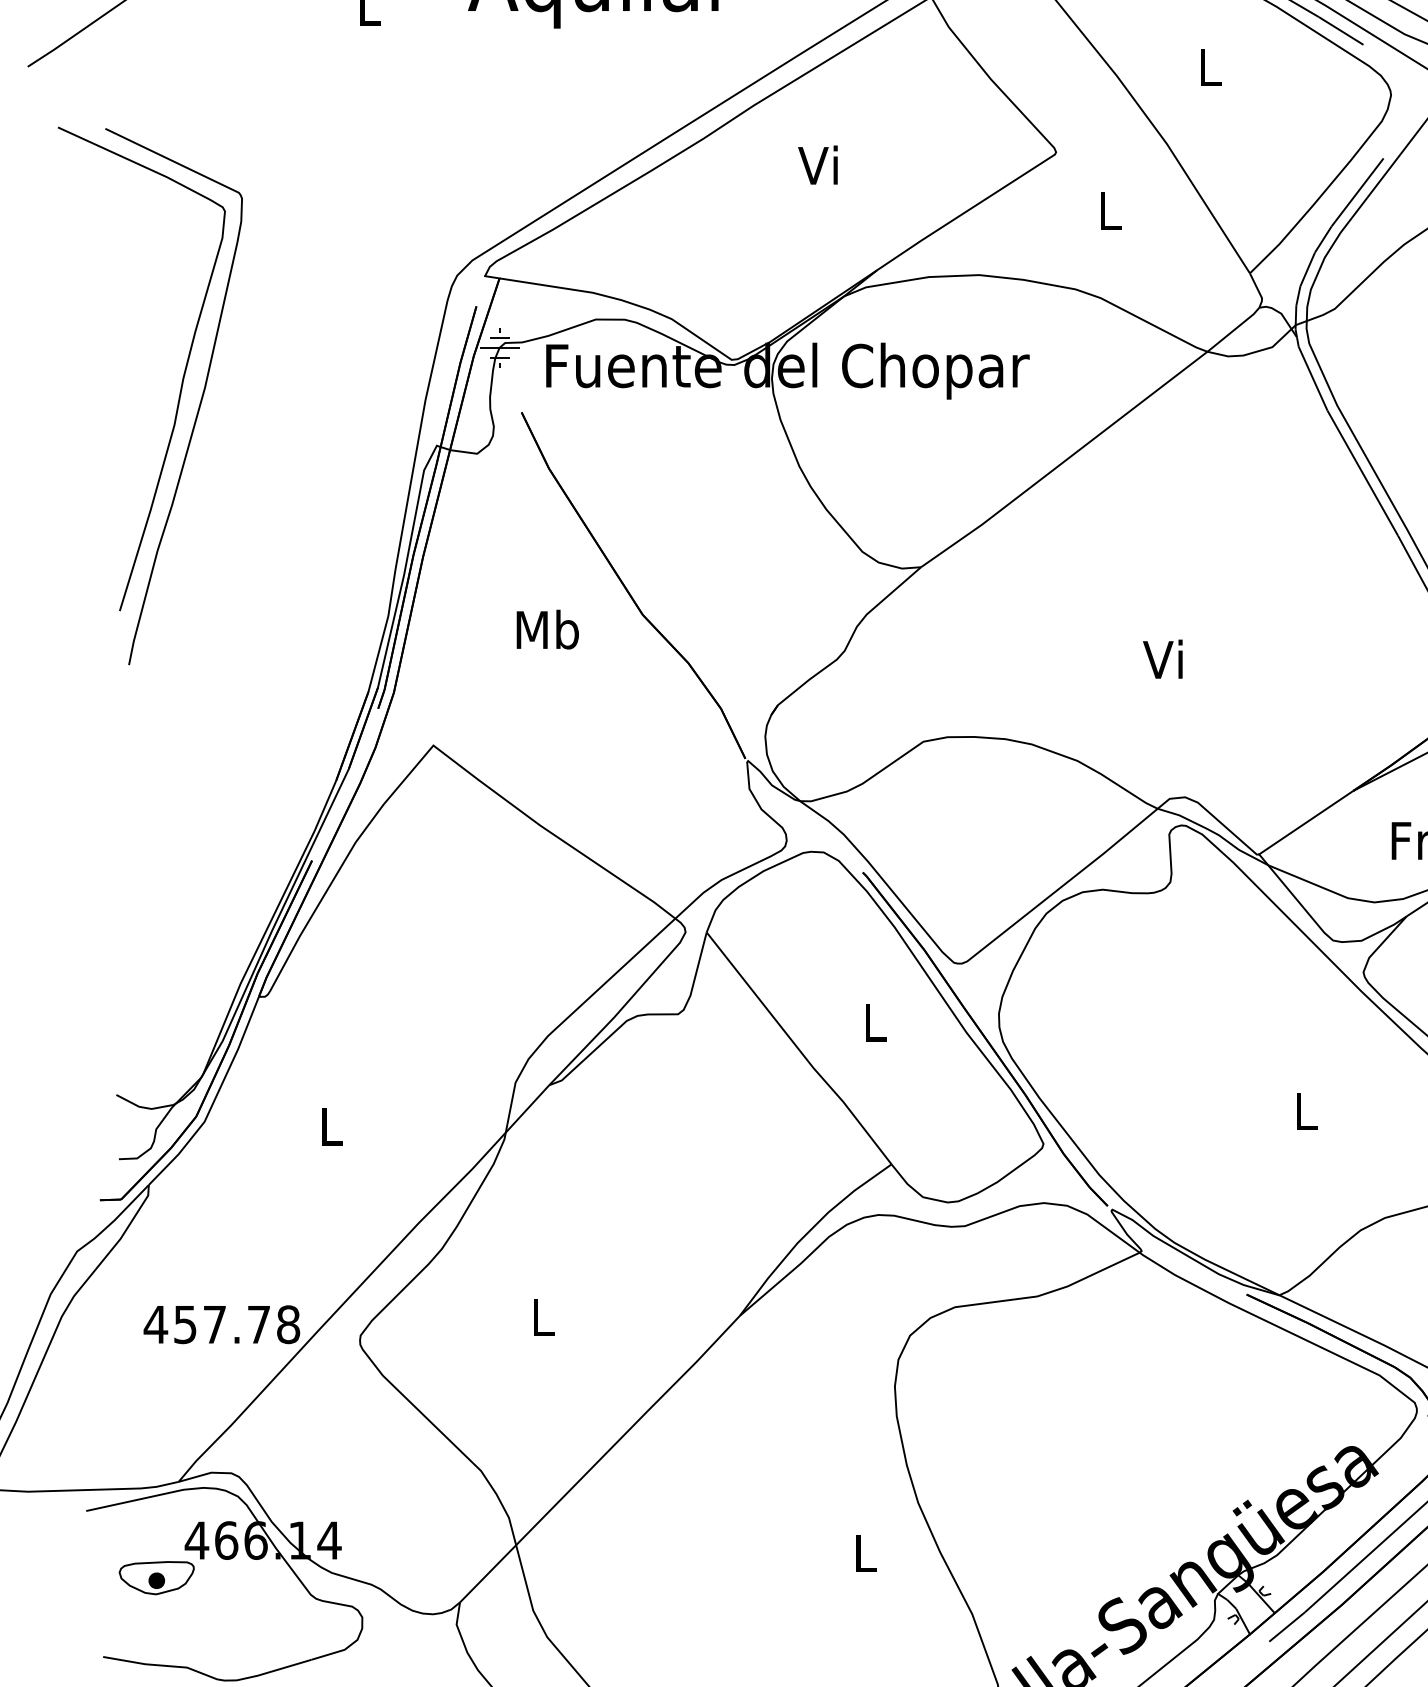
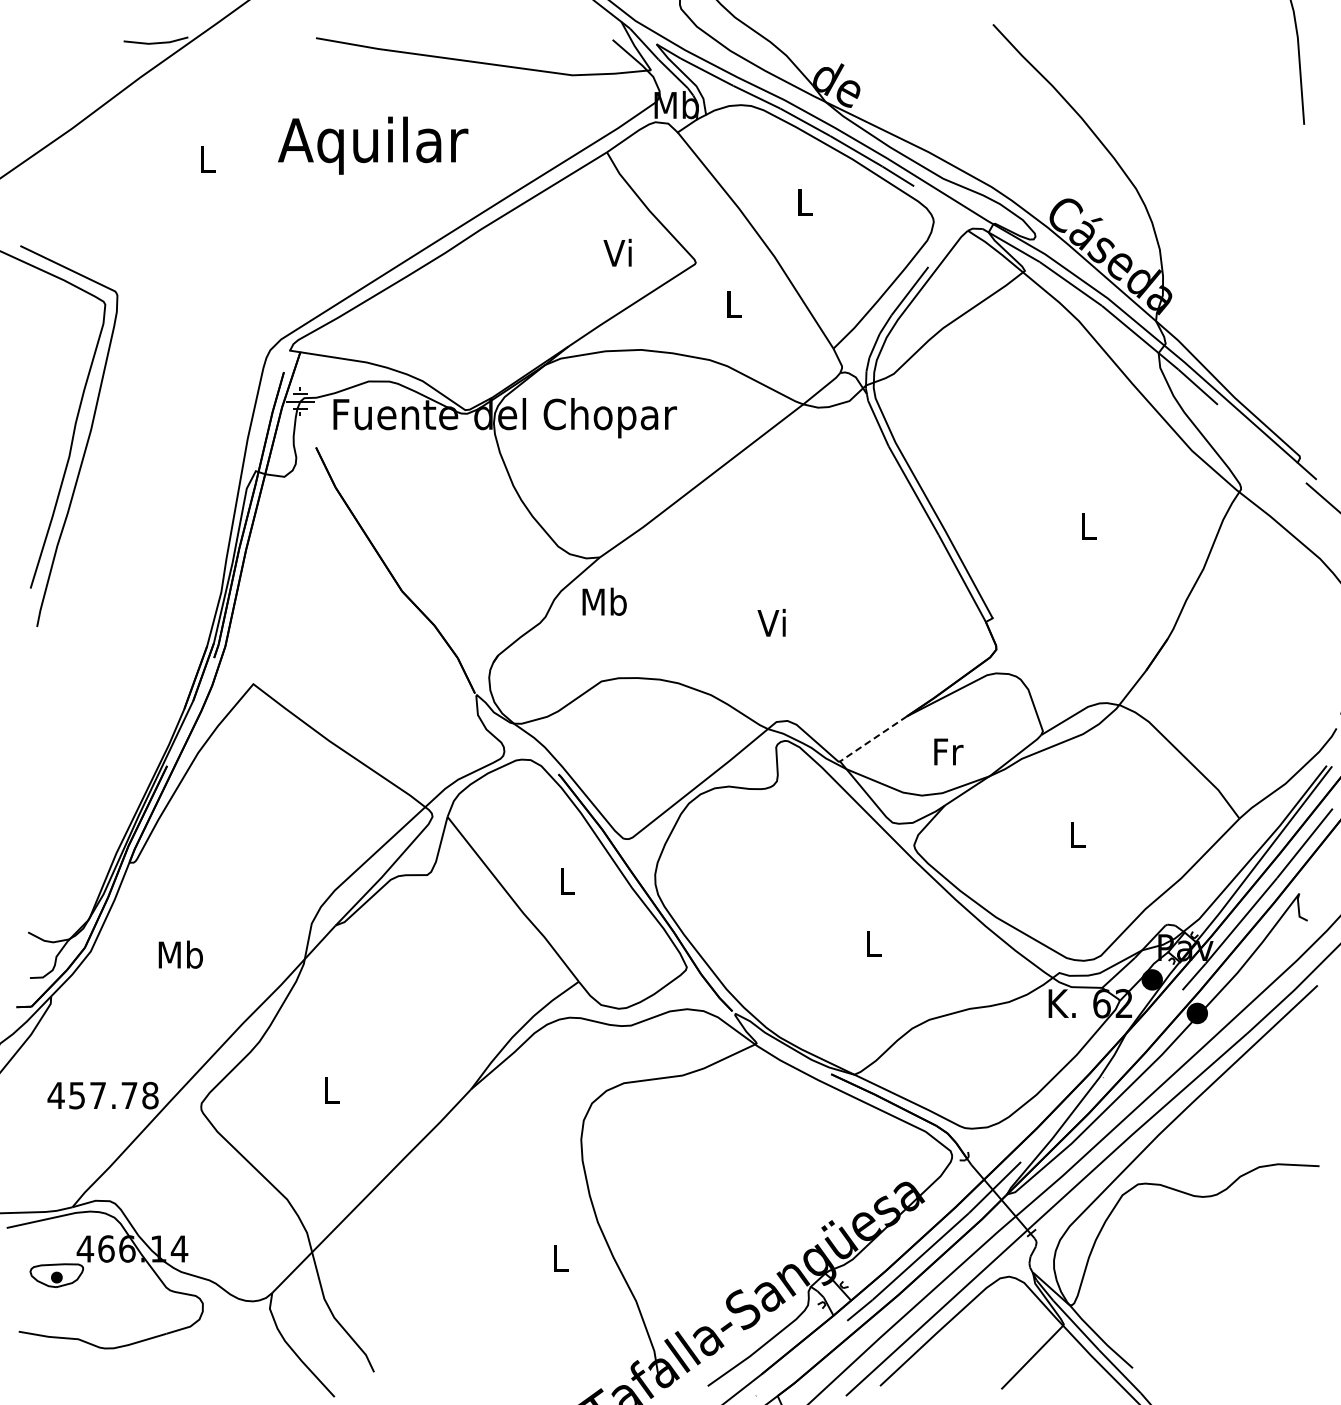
text: (817, 164) -> (617, 252), moved
text: (547, 629) -> (604, 601), moved
line: (1306, 823) -> (873, 739), solid -> dashed
text: (330, 1126) -> (180, 954), L -> Mb

